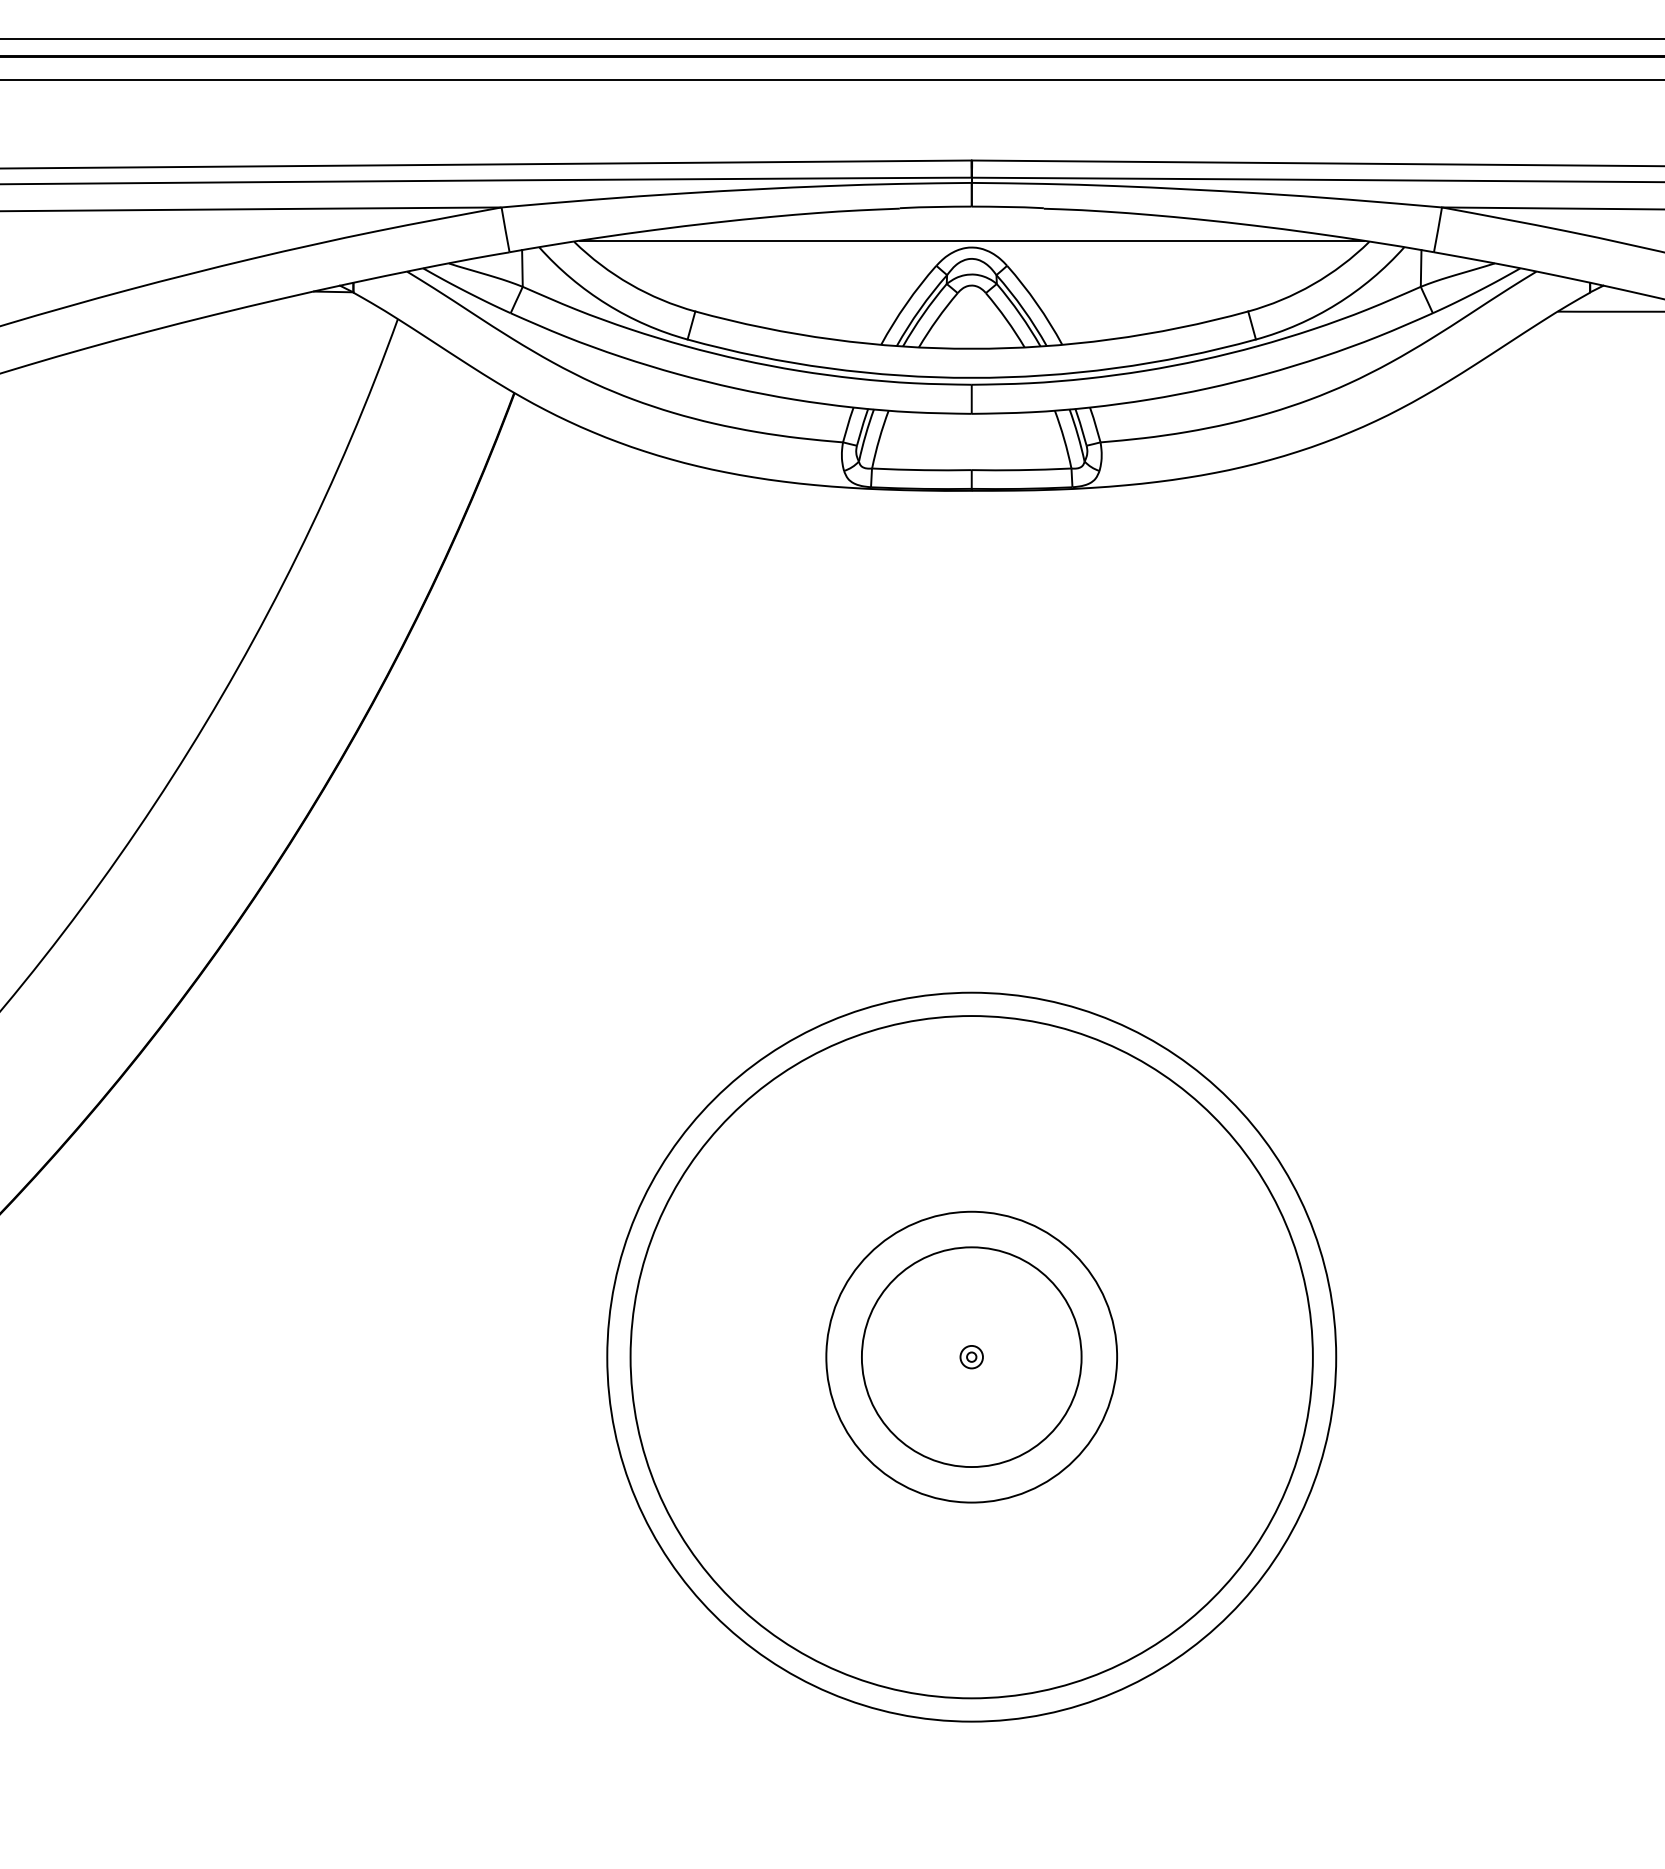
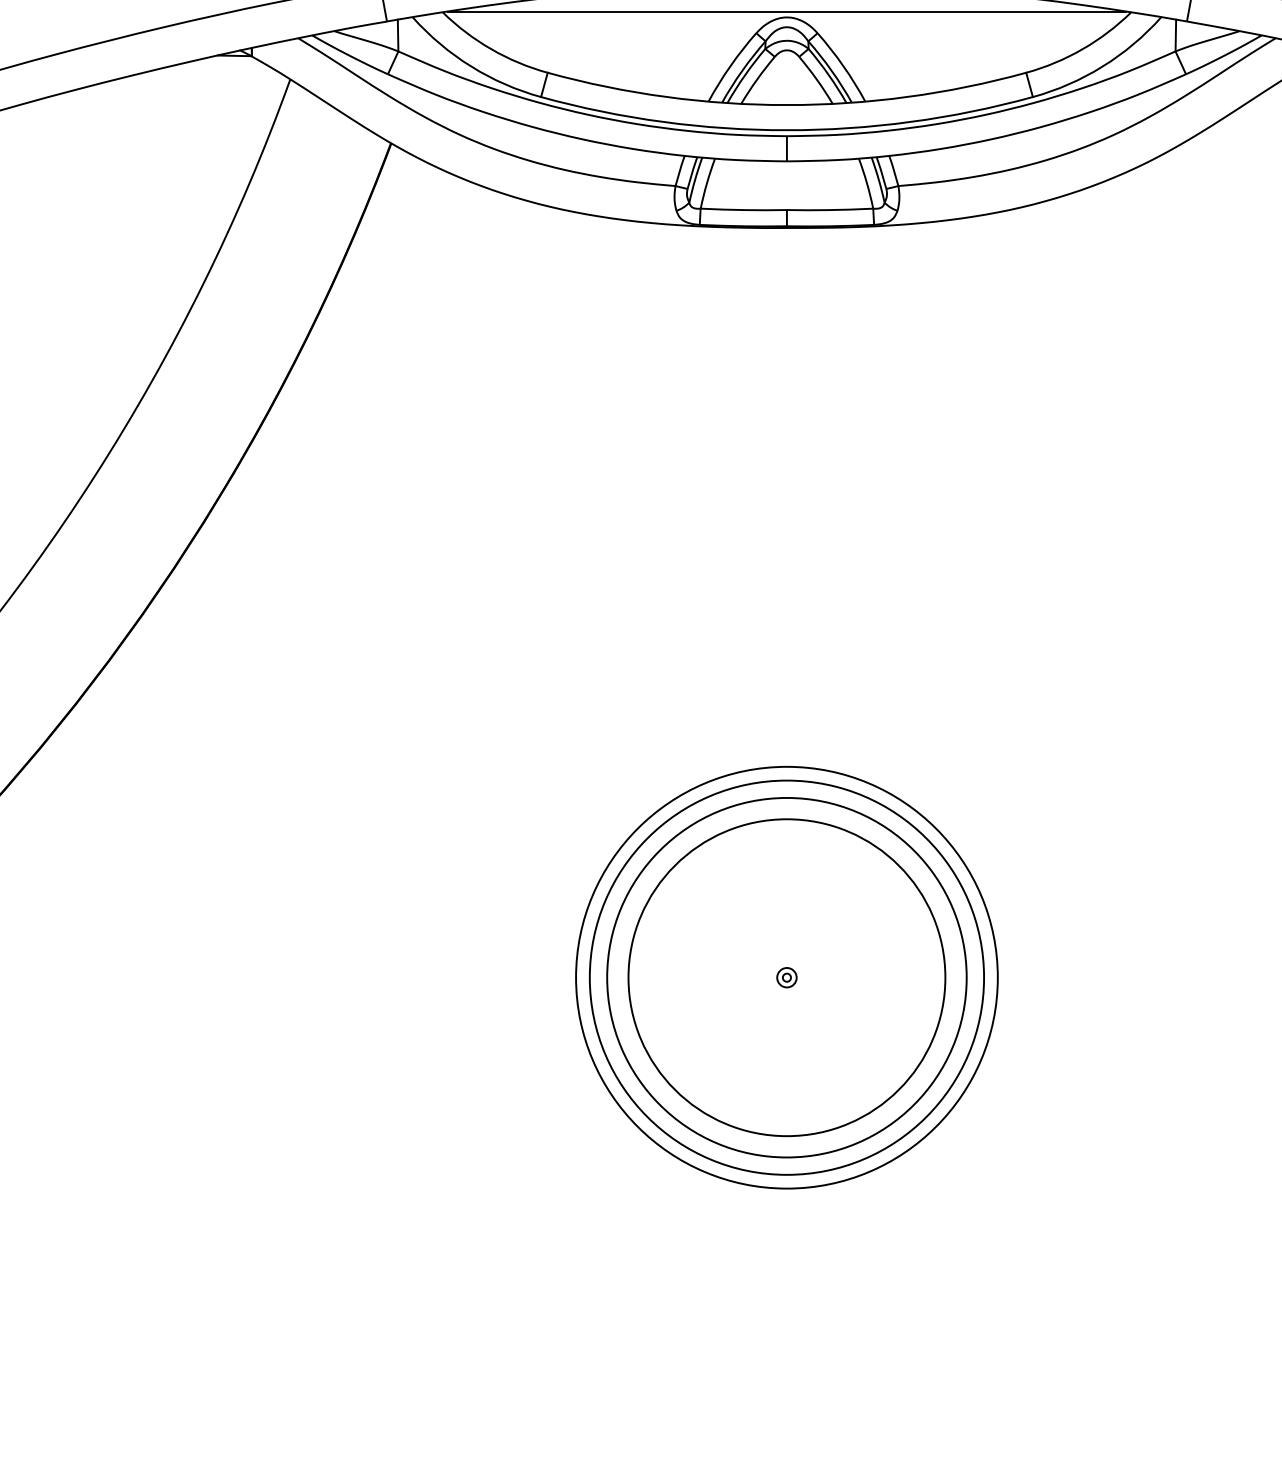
circle: (971, 1356) -> (786, 977), size x0.62
circle: (971, 1356) -> (786, 977), size x0.71
circle: (971, 1356) -> (786, 977), size x1.43
circle: (971, 1357) -> (786, 977), size x1.67

